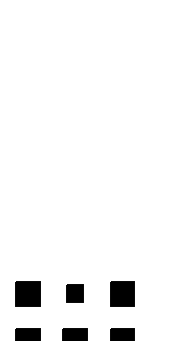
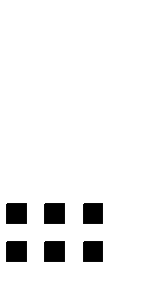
part: (74, 293) -> (54, 213), size x1.43

